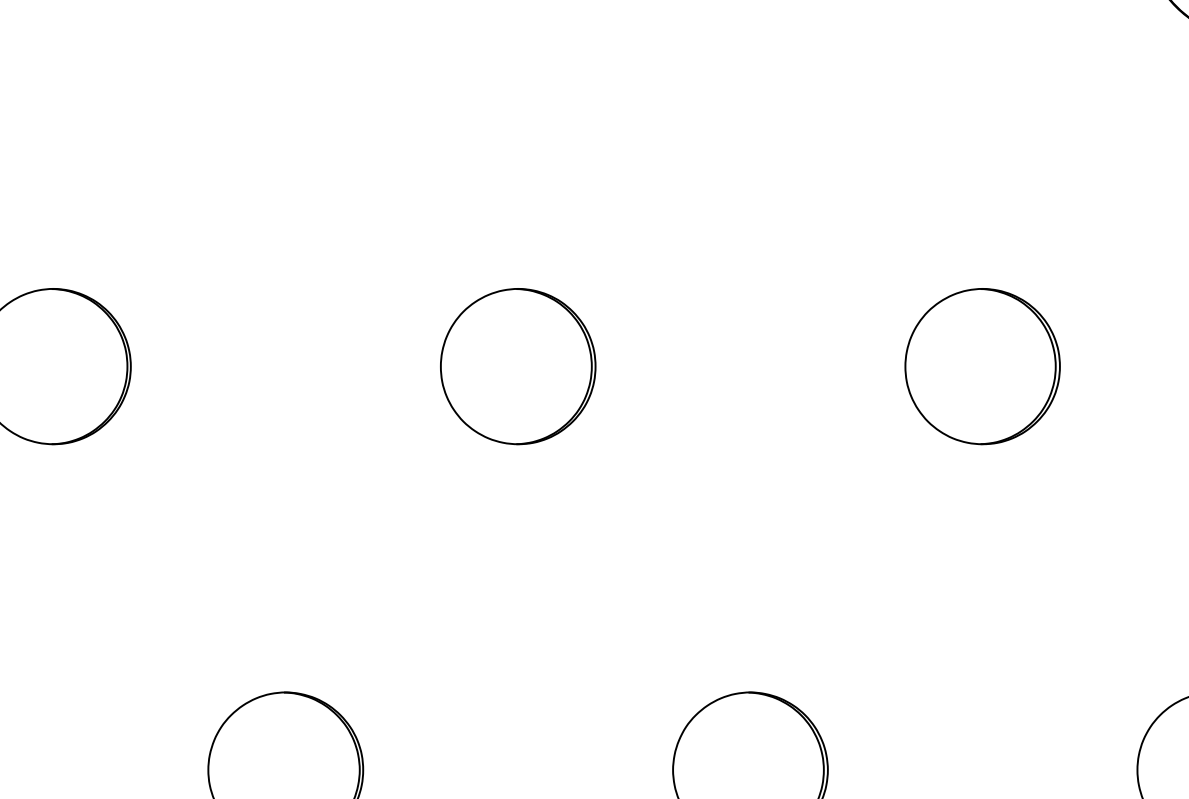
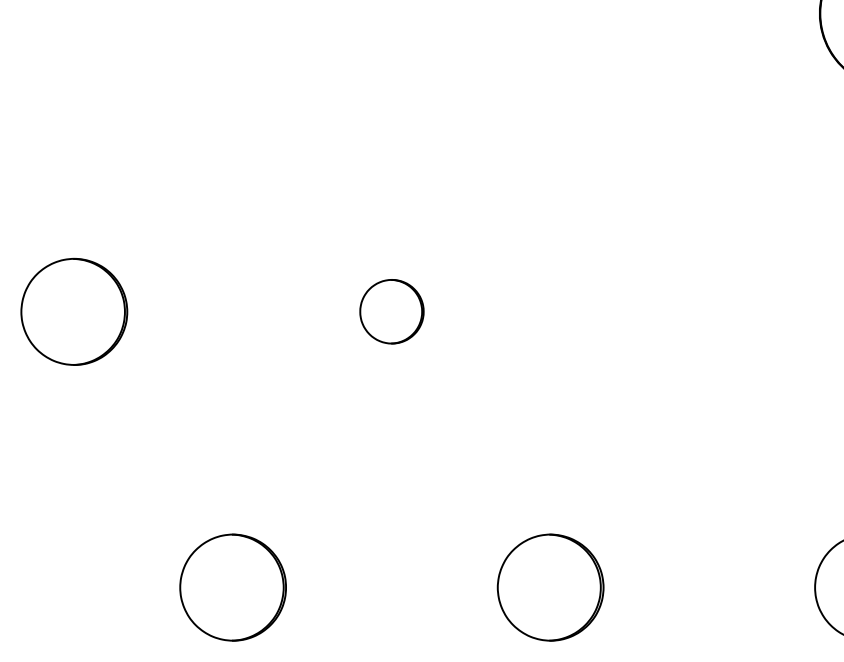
part: (517, 365) -> (391, 311), size x0.6
part: (981, 365) -> (708, 311), removed

